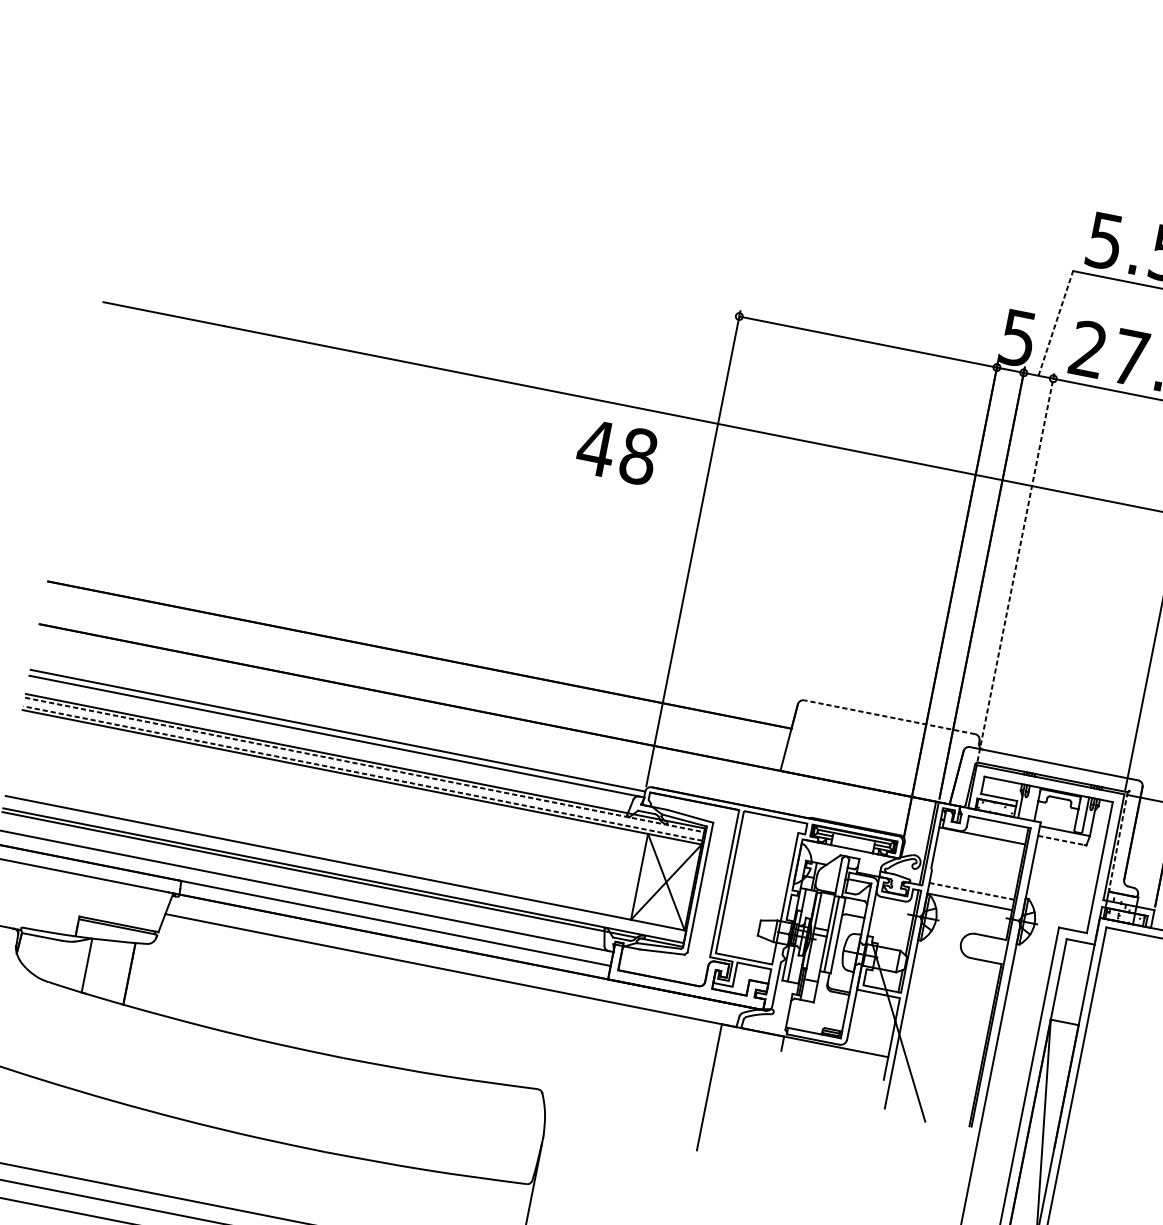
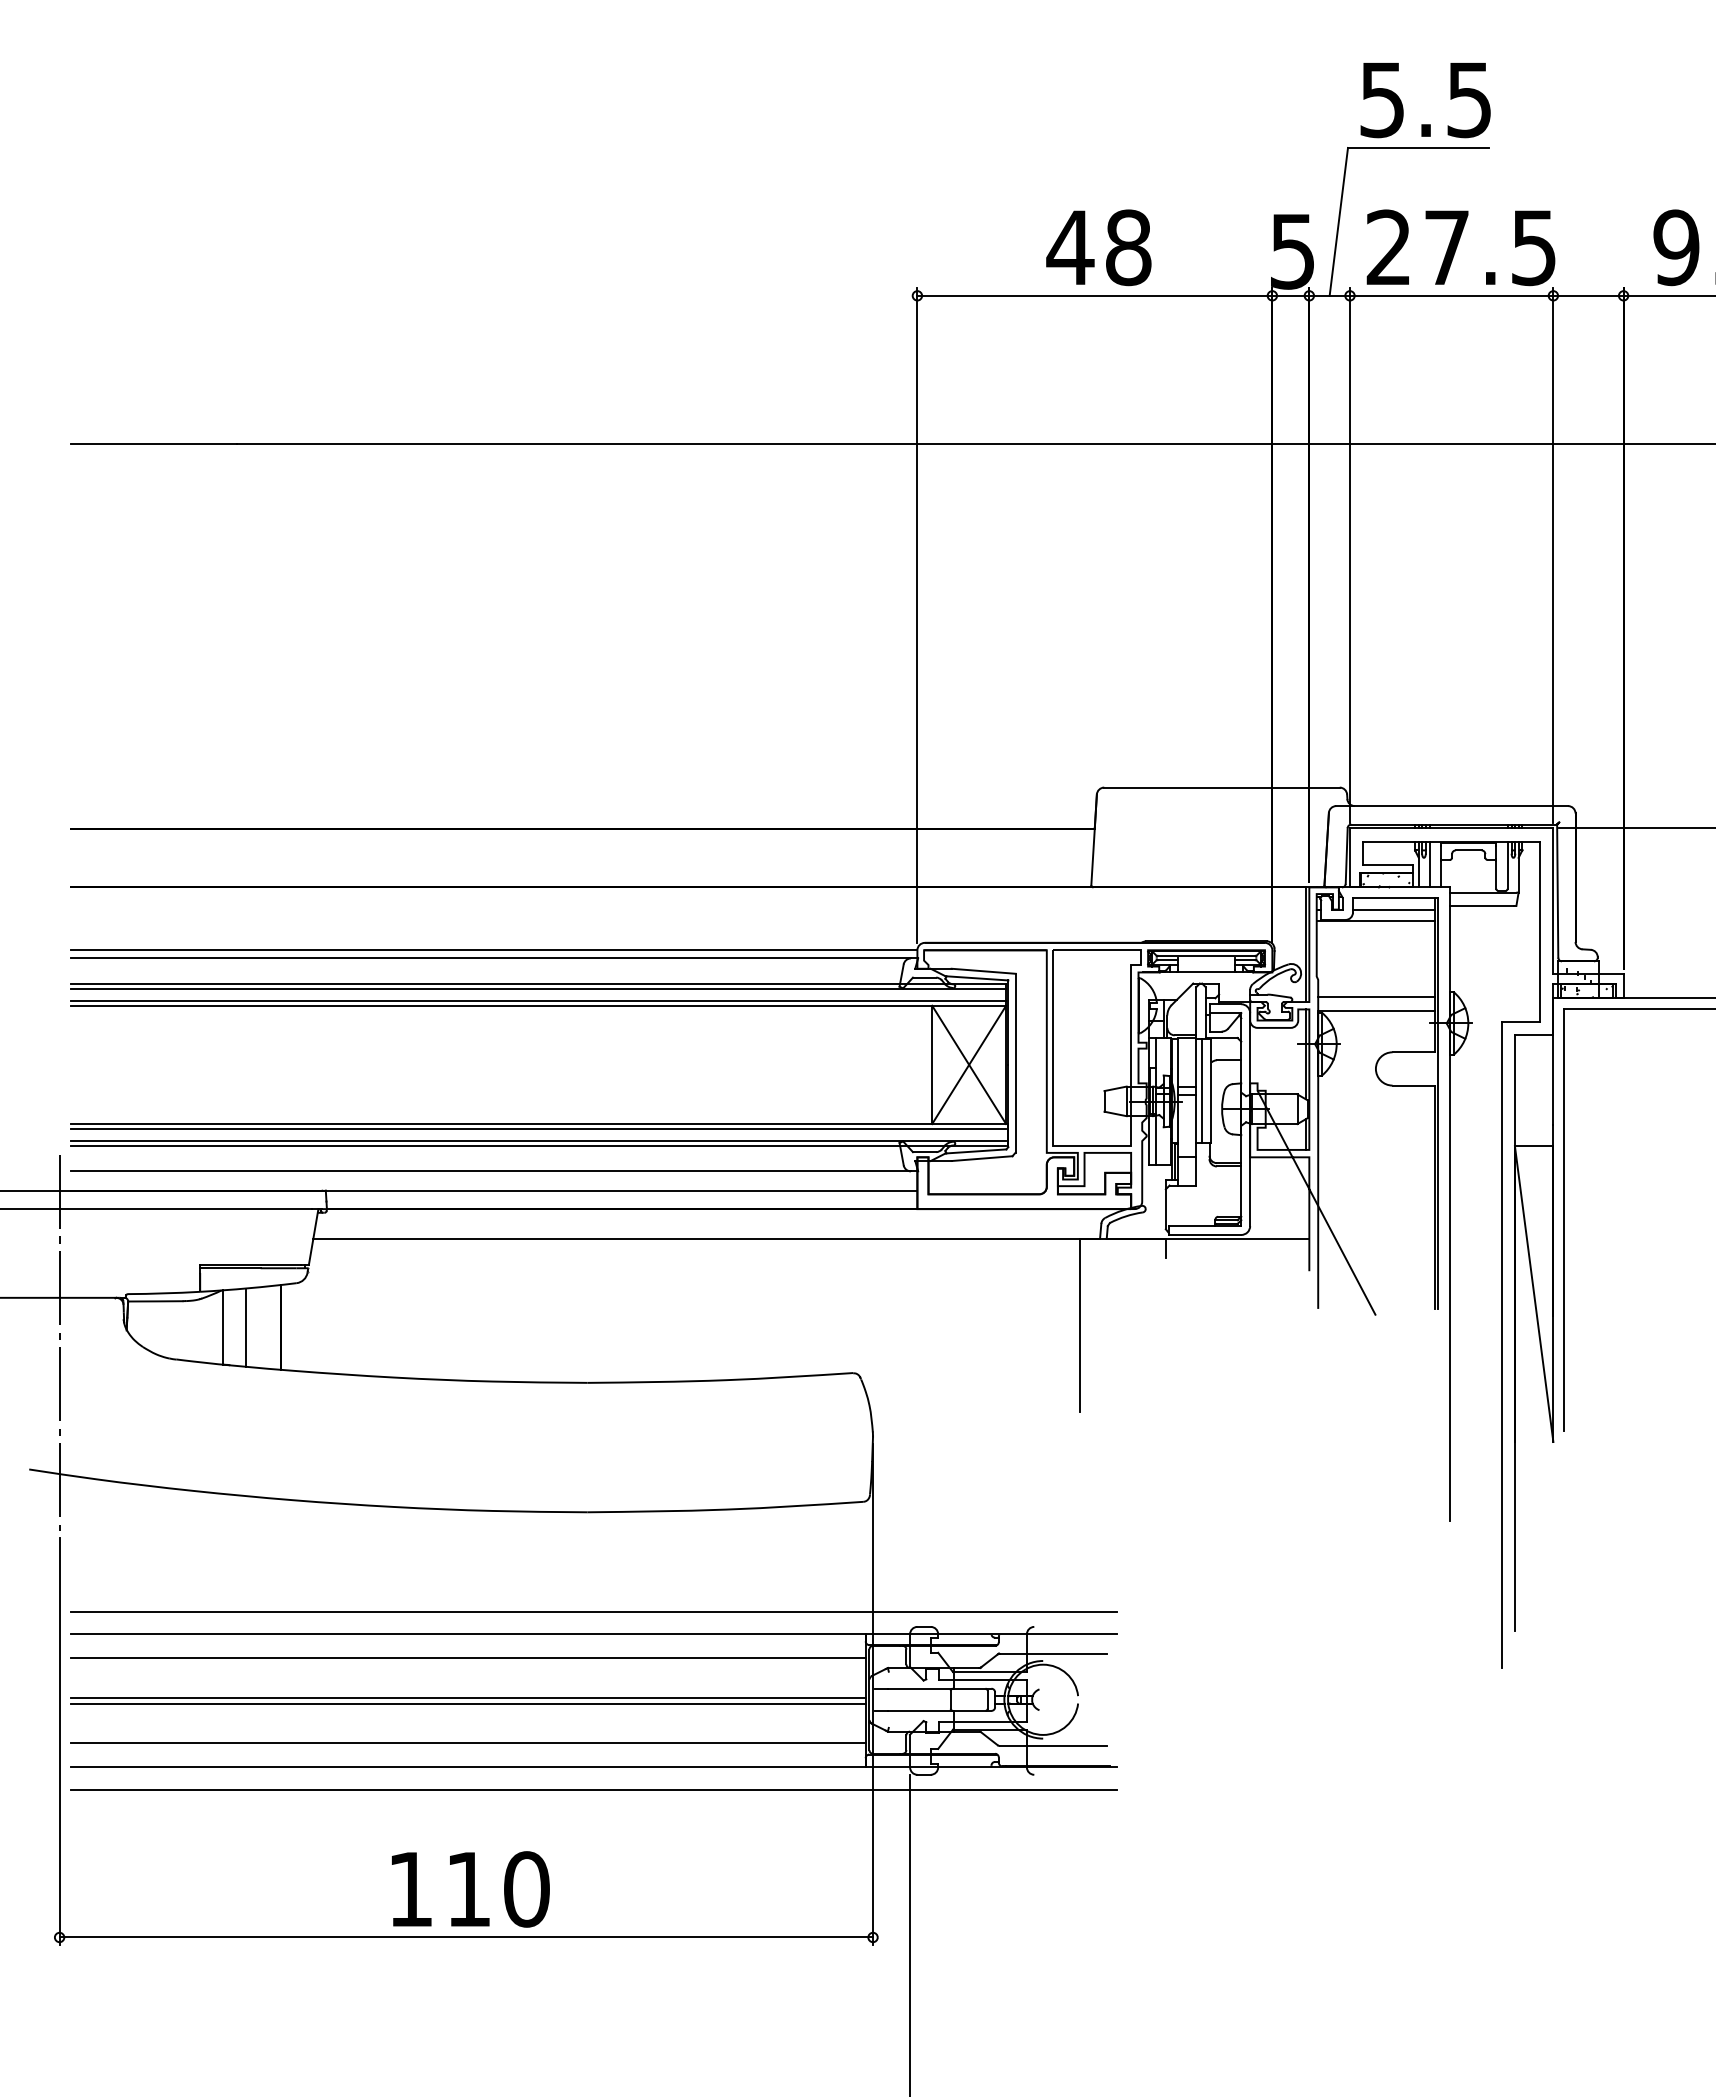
line: (1055, 323) -> (1338, 221), dashed -> solid
text: (616, 451) -> (1098, 247), moved
line: (1016, 567) -> (1350, 555), dashed -> solid
line: (890, 717) -> (1222, 787), dashed -> solid
line: (364, 764) -> (538, 988), dashed -> solid
line: (363, 773) -> (538, 1000), dashed -> solid
line: (1029, 802) -> (1429, 864), added
line: (996, 830) -> (1393, 909), added
line: (1061, 840) -> (1482, 905), dashed -> solid
line: (1118, 840) -> (1557, 891), dashed -> solid
line: (344, 867) -> (538, 1129), added
line: (971, 891) -> (1376, 996), dashed -> solid
line: (104, 968) -> (246, 1327), added

